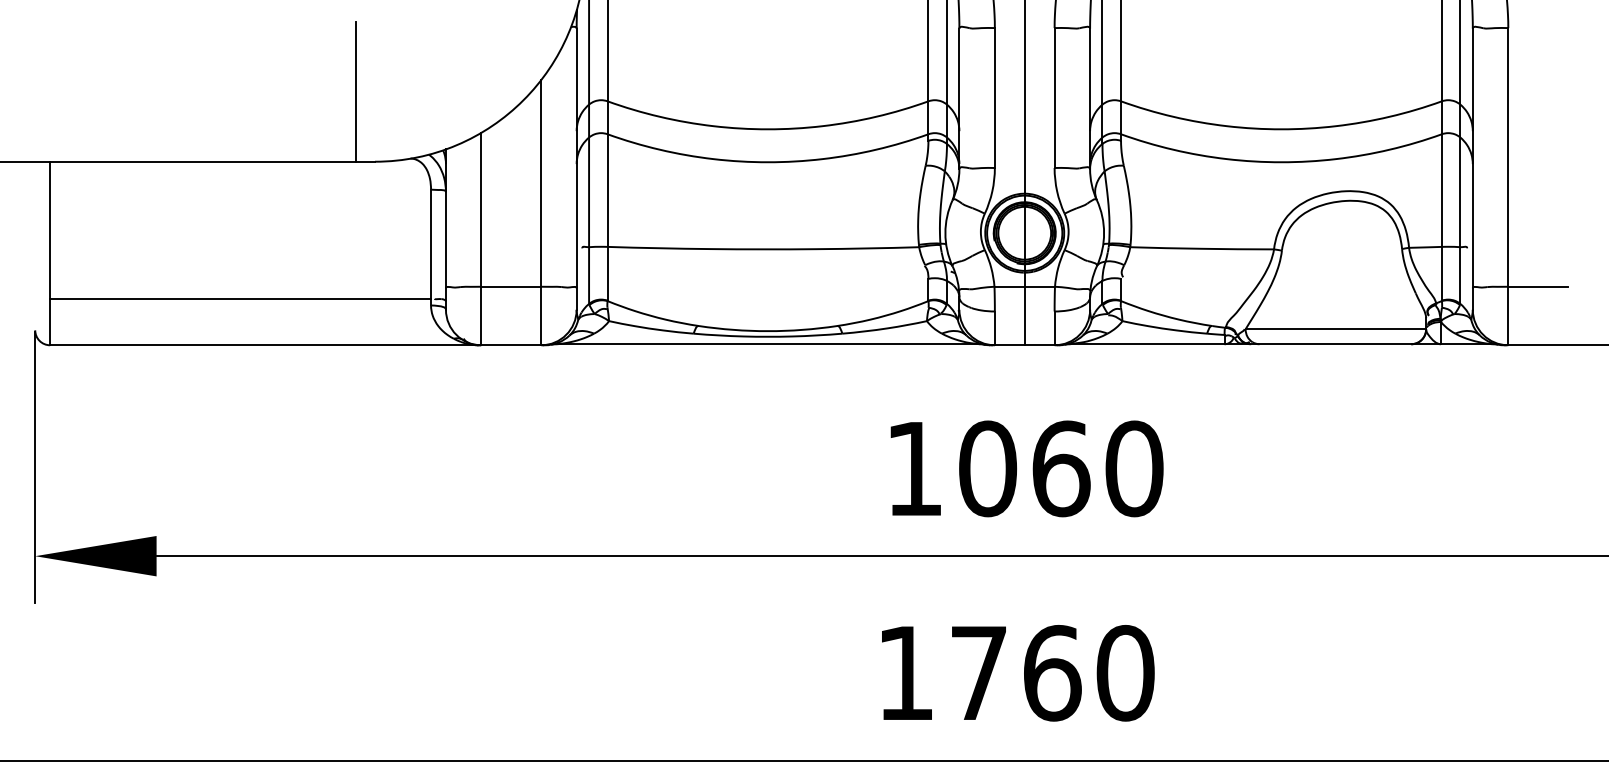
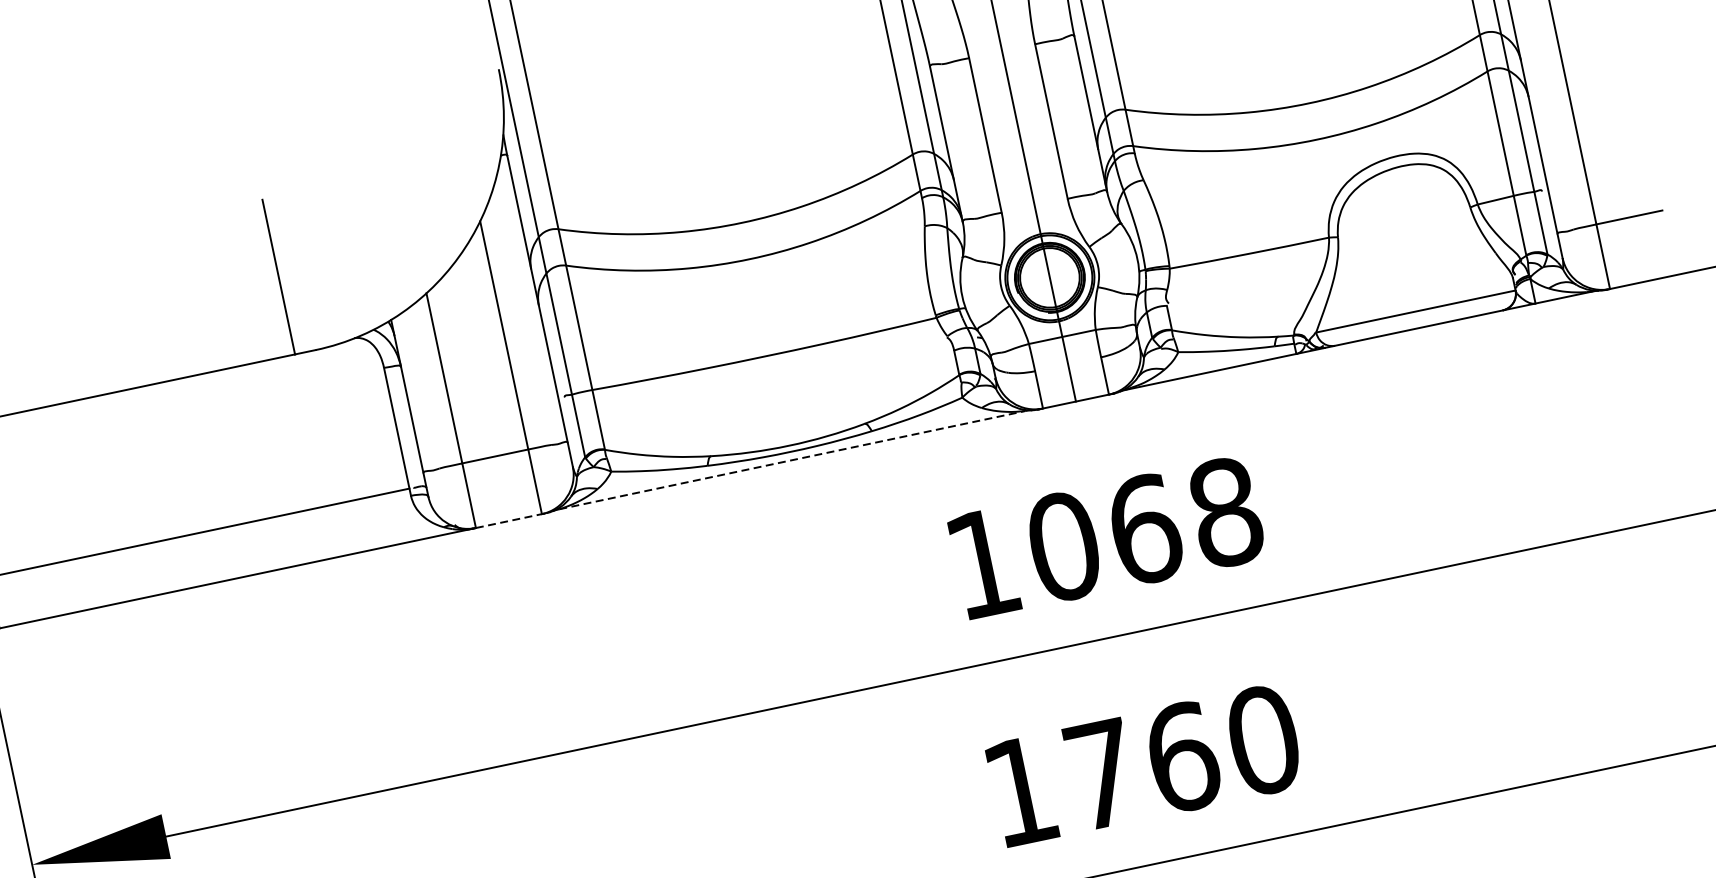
line: (768, 344) -> (792, 460), solid -> dashed
line: (513, 345) -> (511, 520), solid -> dashed
text: (1134, 468) -> (1225, 512), 1060 -> 1068

